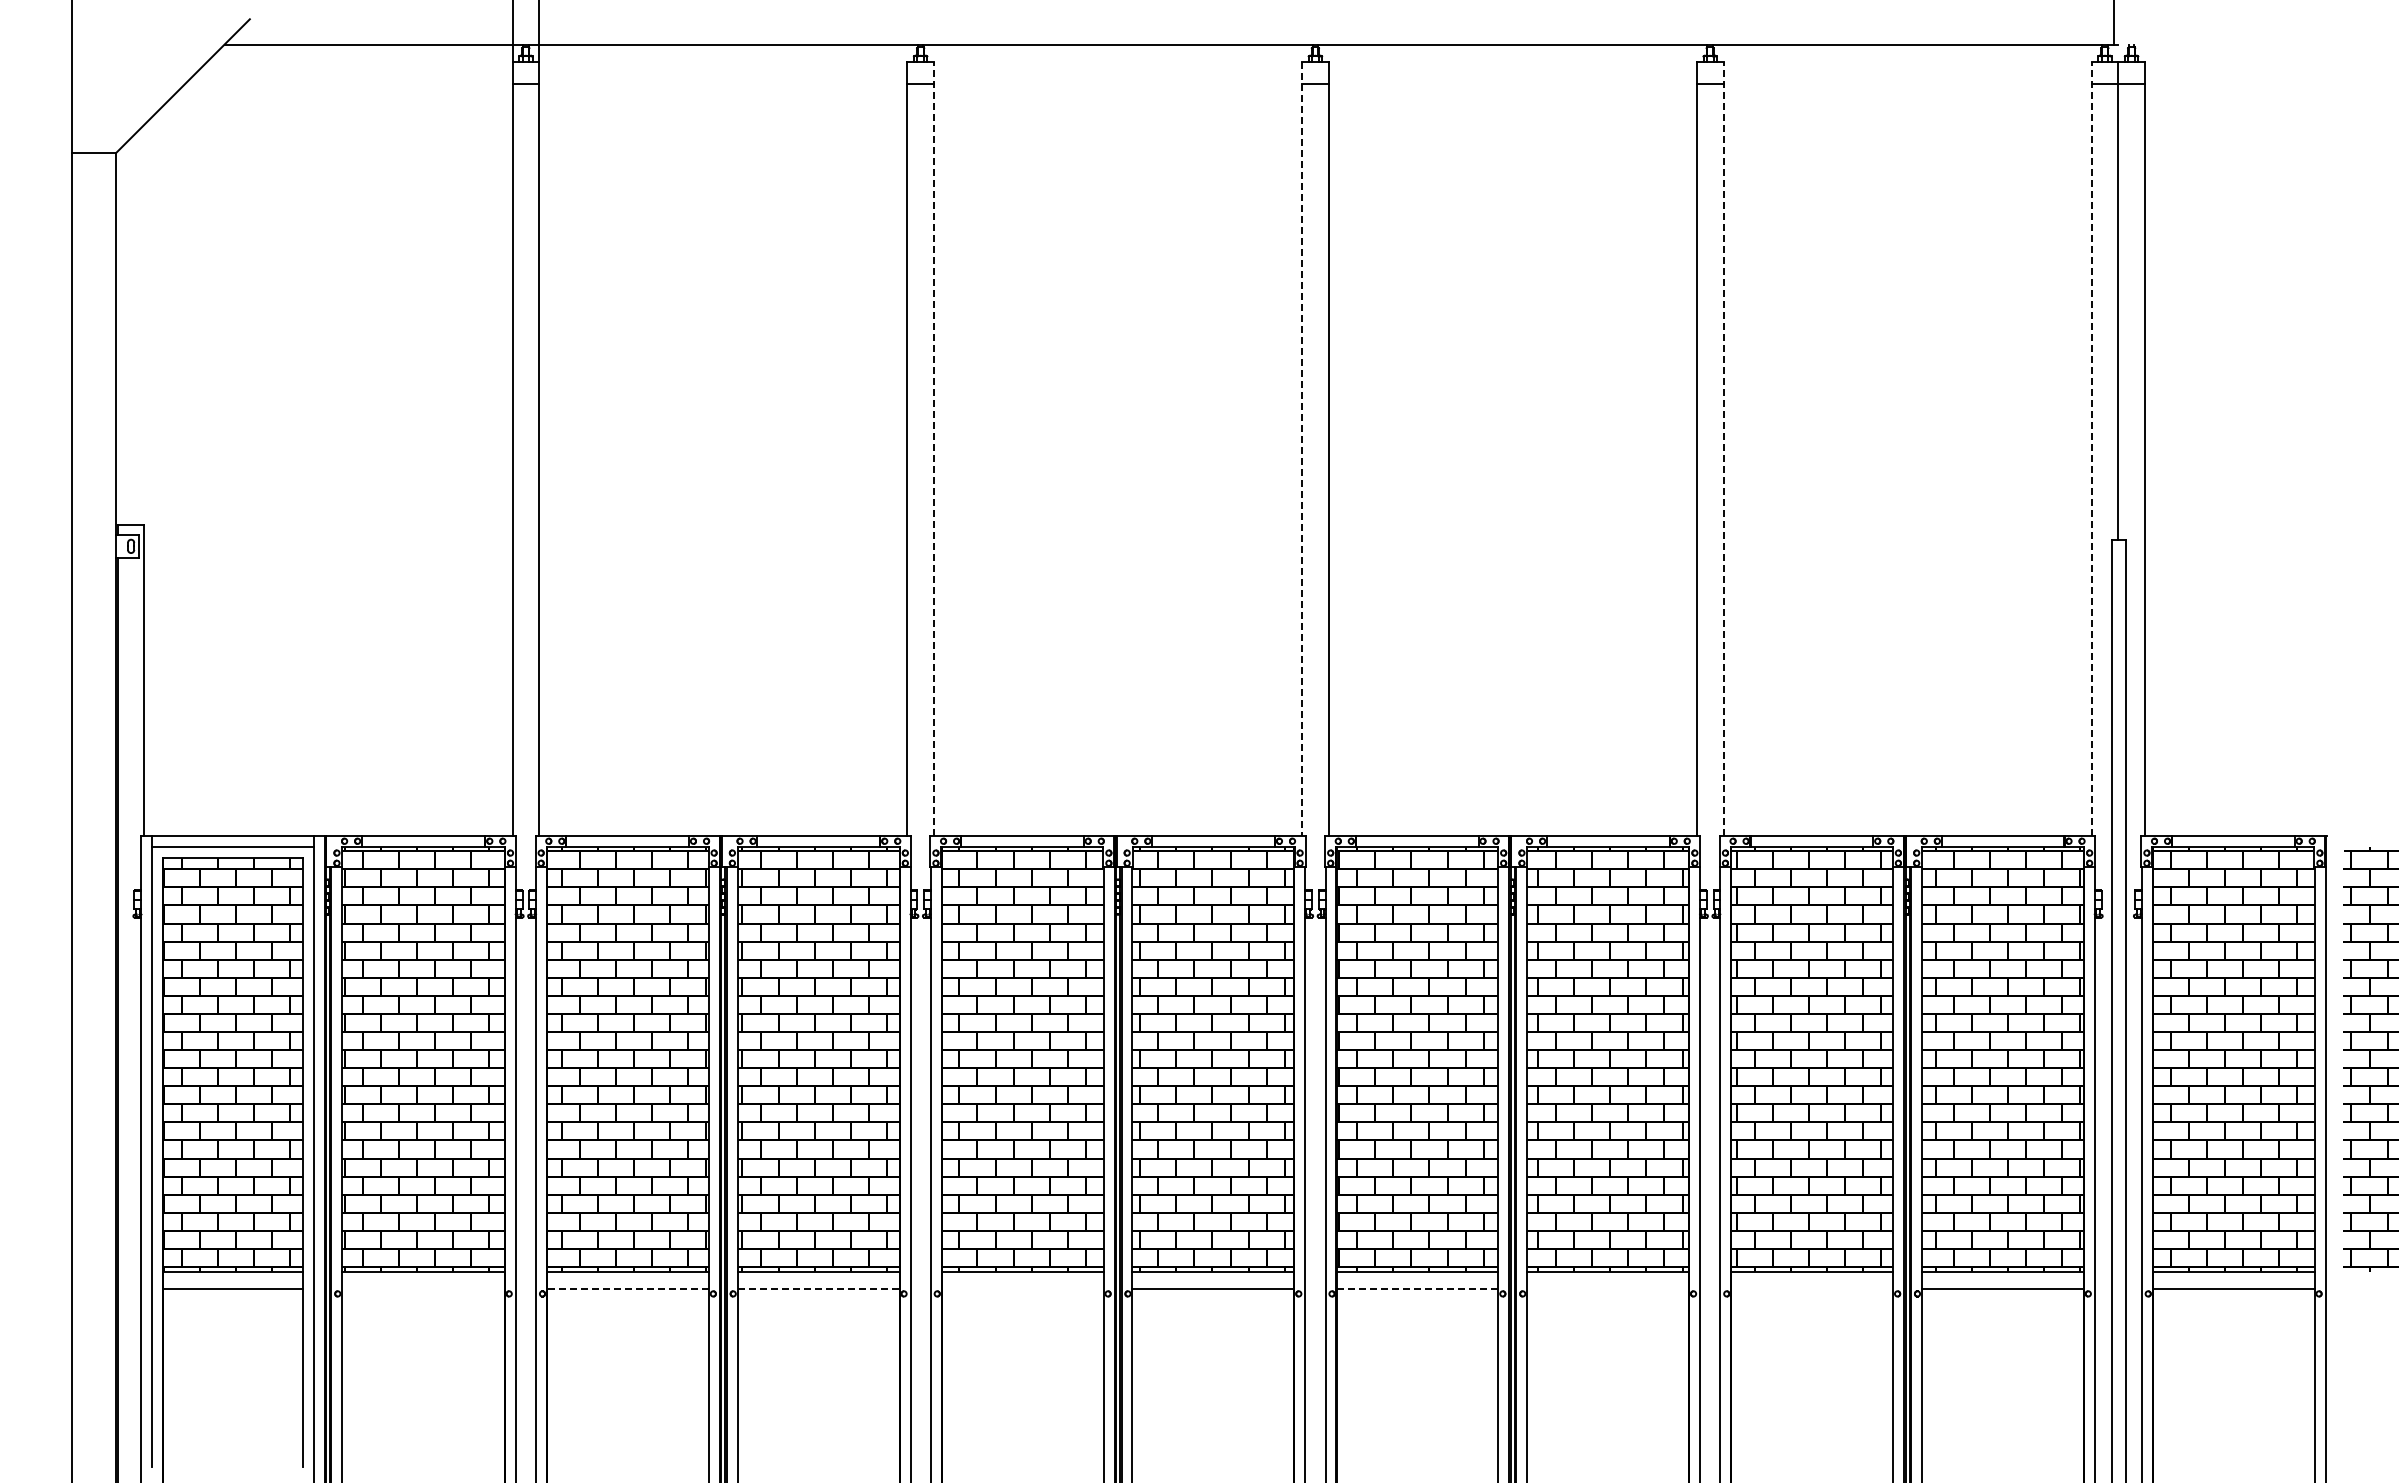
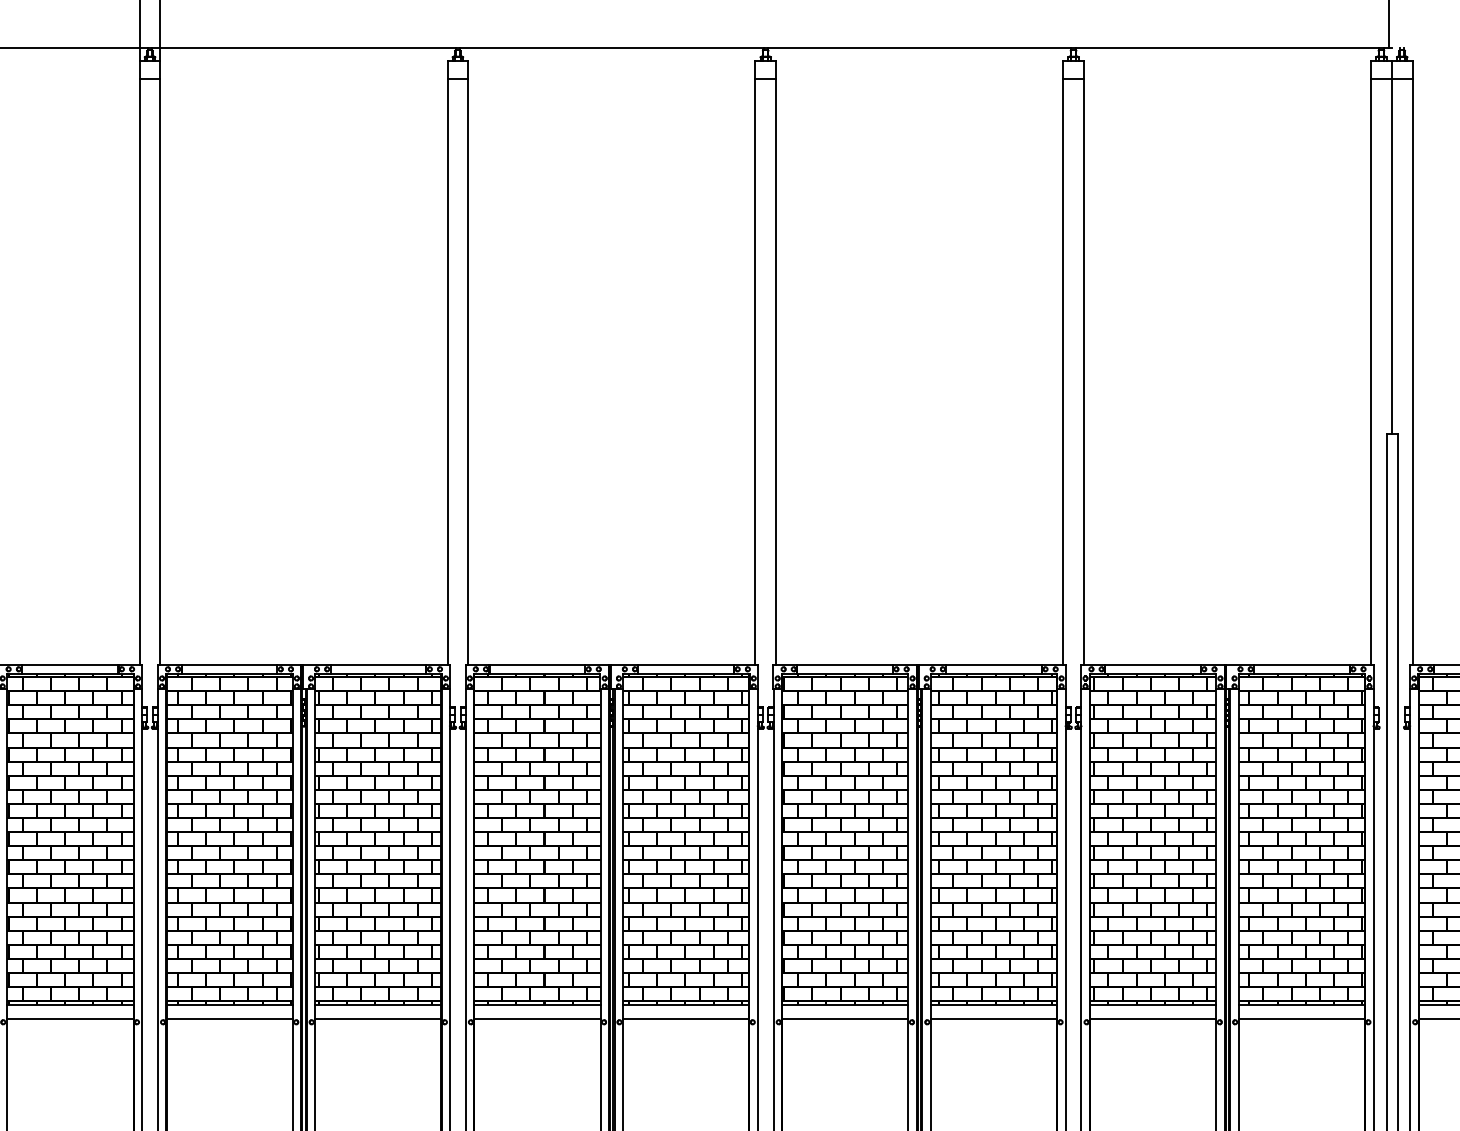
line: (933, 448) -> (467, 363), dashed -> solid
line: (1723, 448) -> (1083, 363), dashed -> solid
line: (2091, 448) -> (1370, 363), dashed -> solid
line: (1302, 449) -> (755, 363), dashed -> solid
line: (423, 1289) -> (70, 1018), added
line: (627, 1289) -> (229, 1018), dashed -> solid
line: (818, 1289) -> (378, 1018), dashed -> solid
line: (1022, 1289) -> (537, 1018), added
line: (1417, 1289) -> (845, 1018), dashed -> solid
line: (1608, 1289) -> (994, 1018), added
line: (1812, 1289) -> (1153, 1018), added

